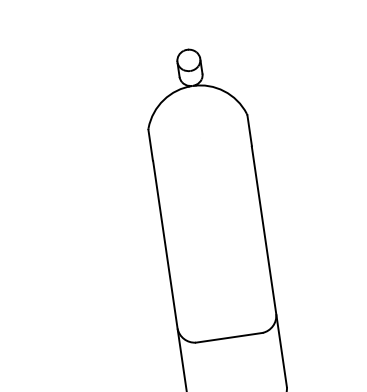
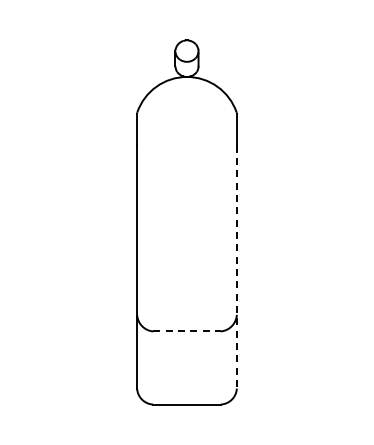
line: (269, 267) -> (236, 267), solid -> dashed
line: (229, 337) -> (187, 331), solid -> dashed

